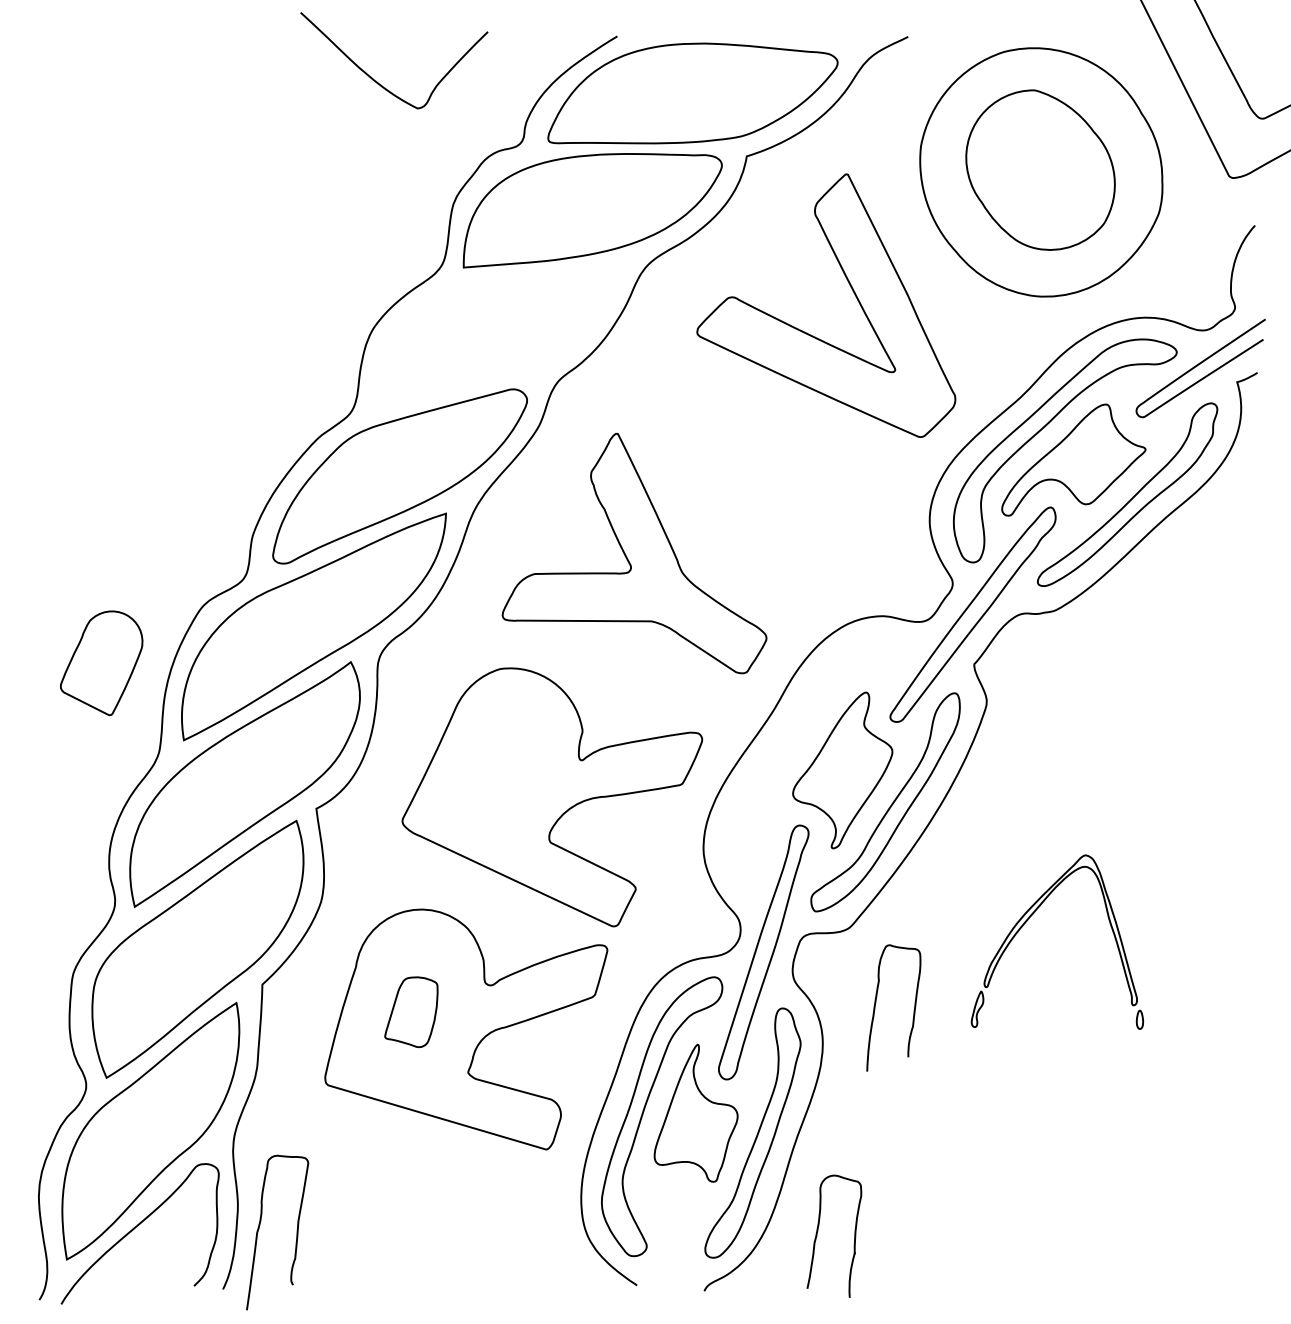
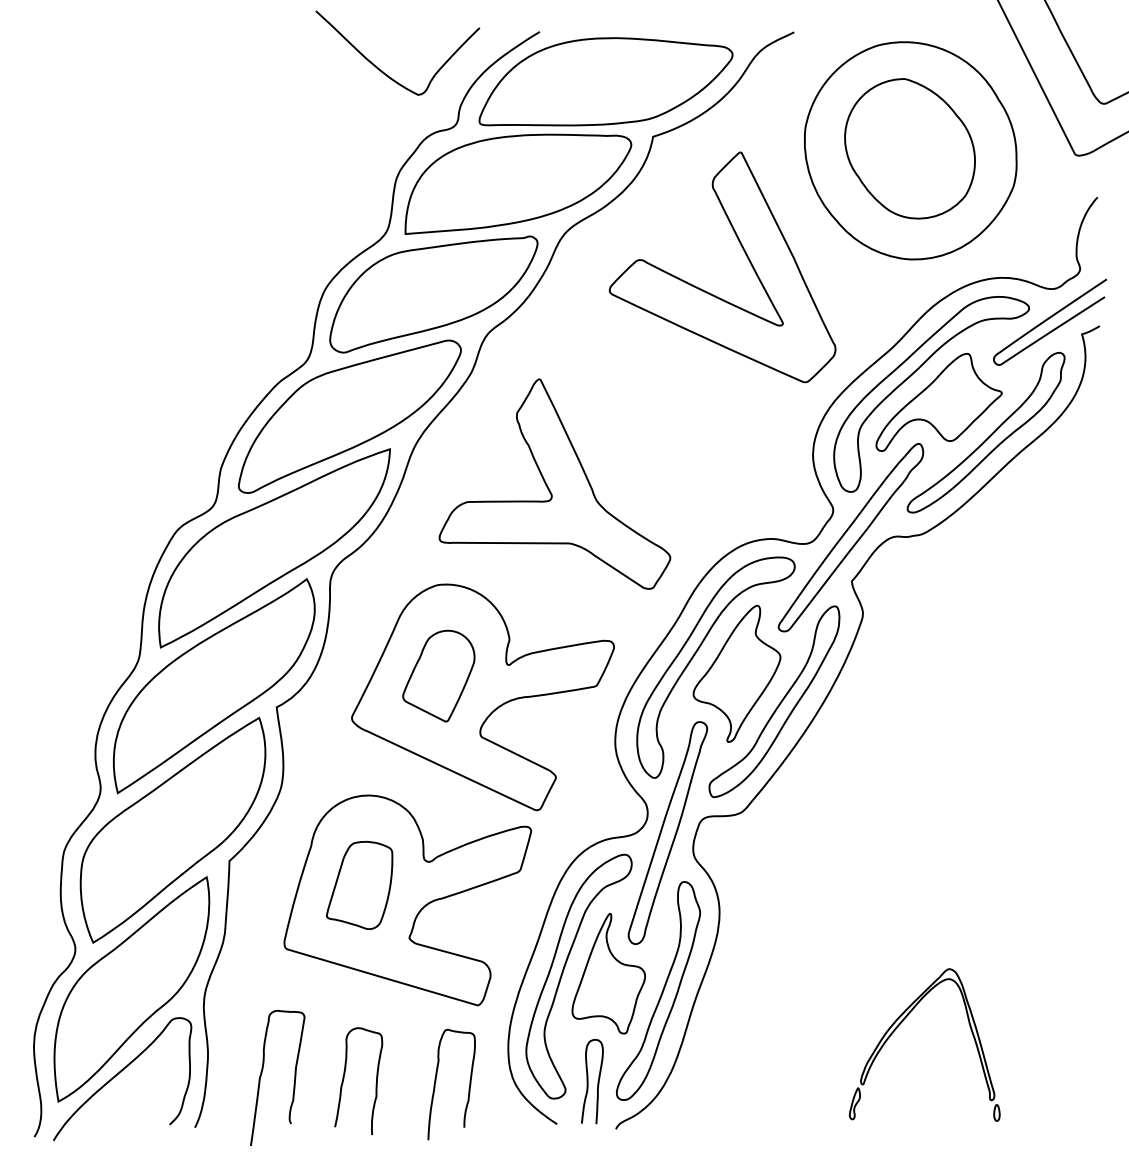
curve: (376, 80) -> (382, 70), moved
part: (495, 336) -> (433, 294), added
part: (101, 662) -> (438, 675), moved
part: (796, 747) -> (696, 653), added
part: (1031, 916) -> (902, 1022), moved
curve: (876, 1004) -> (436, 1081), moved
part: (411, 1011) -> (359, 884), size x1.43
curve: (260, 1227) -> (262, 1073), moved
curve: (818, 1234) -> (344, 1079), moved
curve: (672, 1236) -> (588, 1081), added

